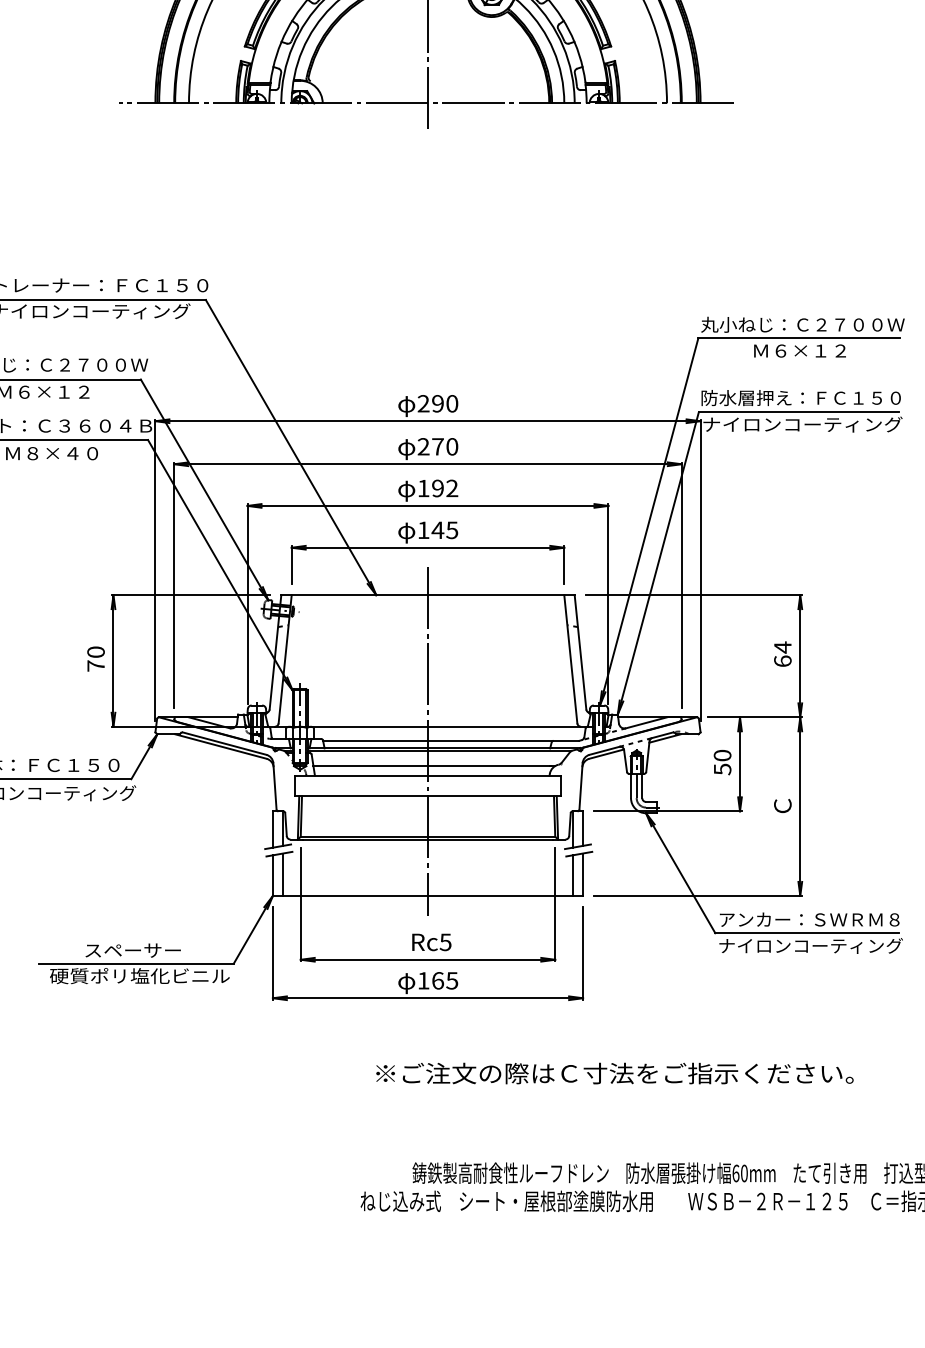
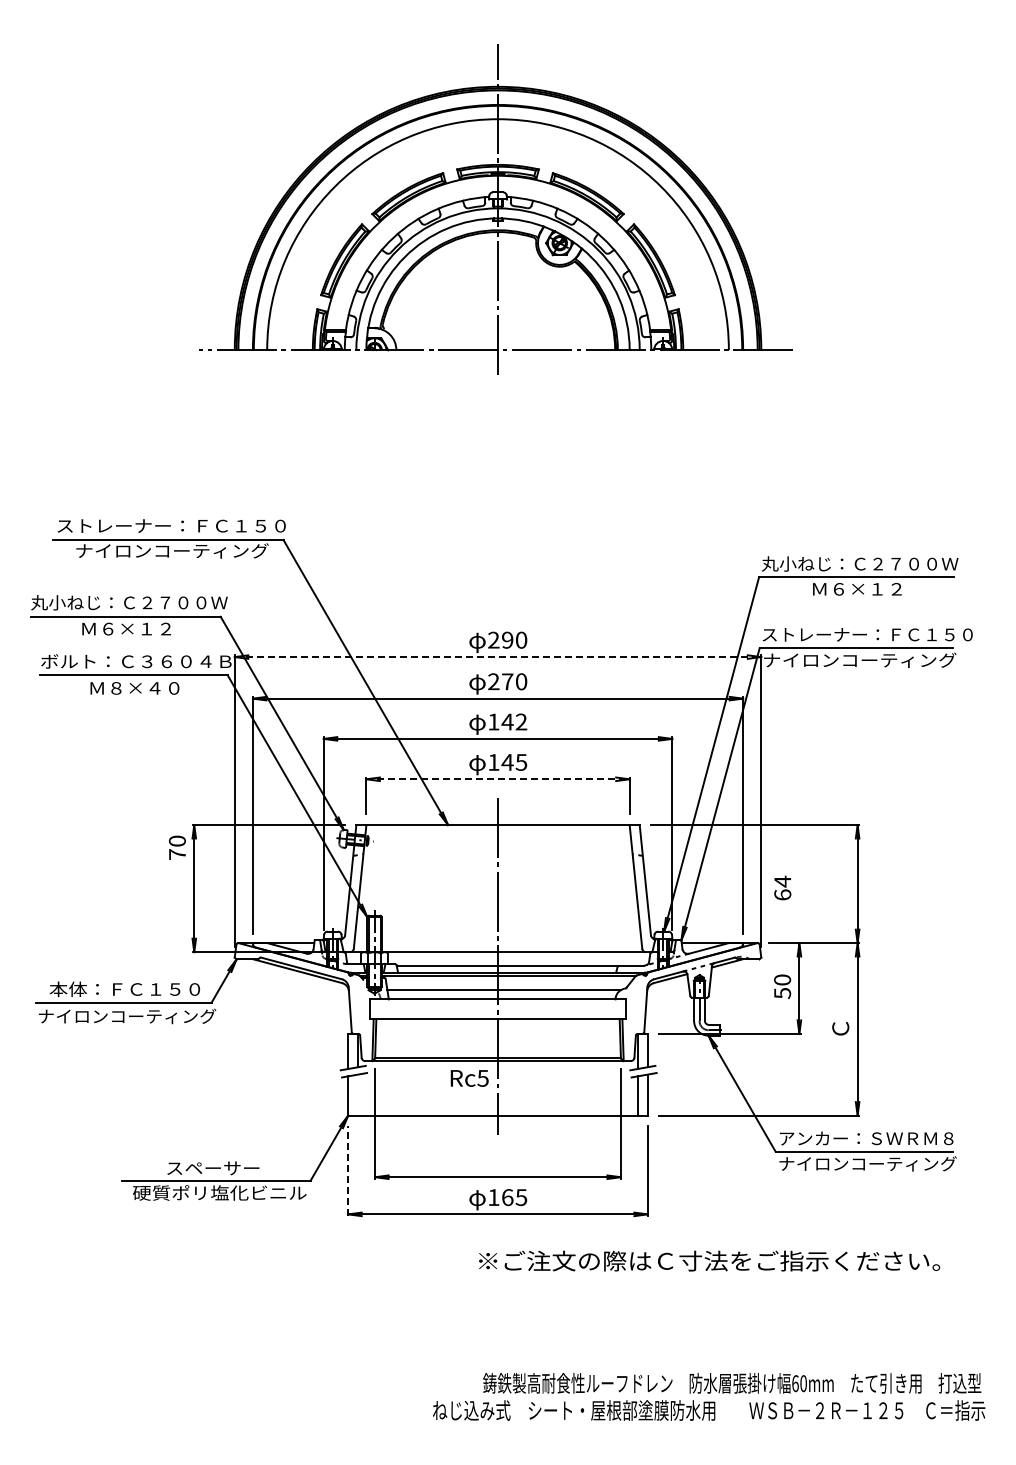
text: (810, 397) -> (867, 634), 防水層押え：ＦＣ１５０ -> ストレーナー：ＦＣ１５０
line: (428, 421) -> (498, 657), solid -> dashed
text: (437, 487) -> (507, 721), 192 -> 142
line: (428, 547) -> (498, 779), solid -> dashed
text: (782, 653) -> (782, 887), moved
text: (96, 658) -> (177, 847), moved
line: (283, 874) -> (358, 1094), removed
text: (431, 942) -> (469, 1078), moved
line: (273, 953) -> (348, 1171), solid -> dashed
text: (614, 1072) -> (709, 1260), moved

